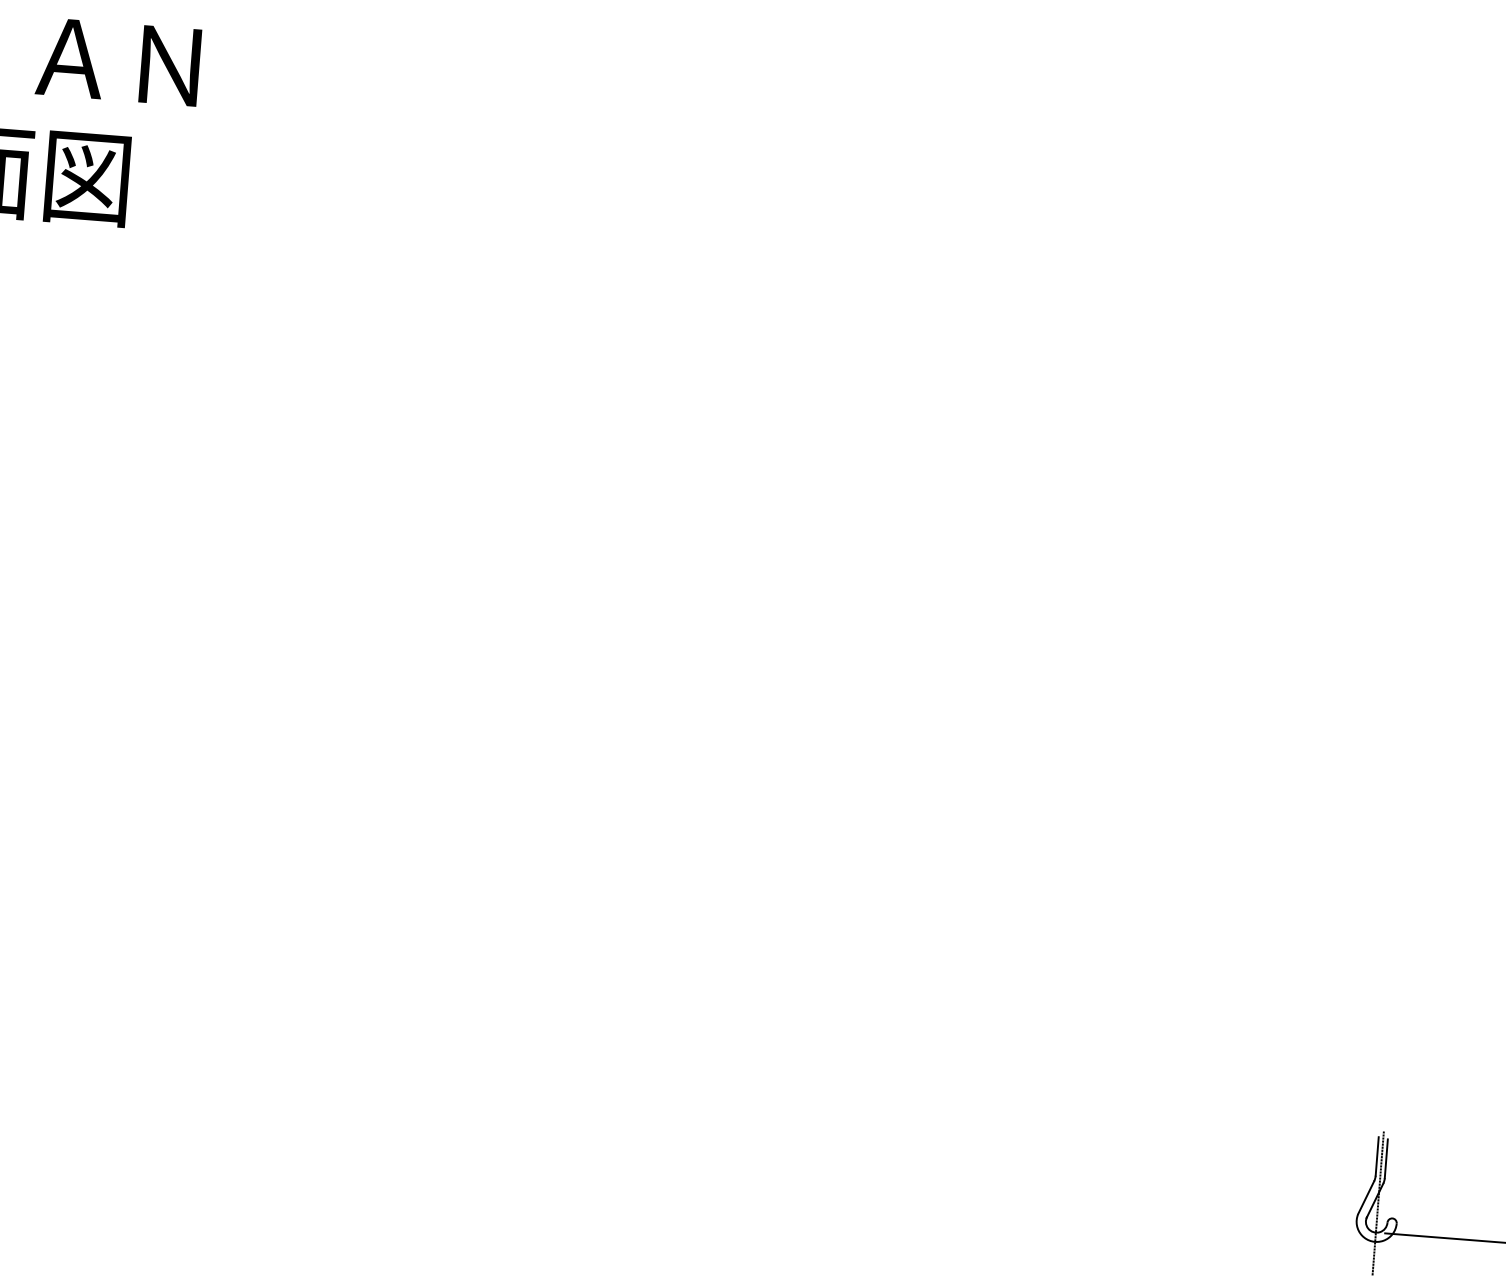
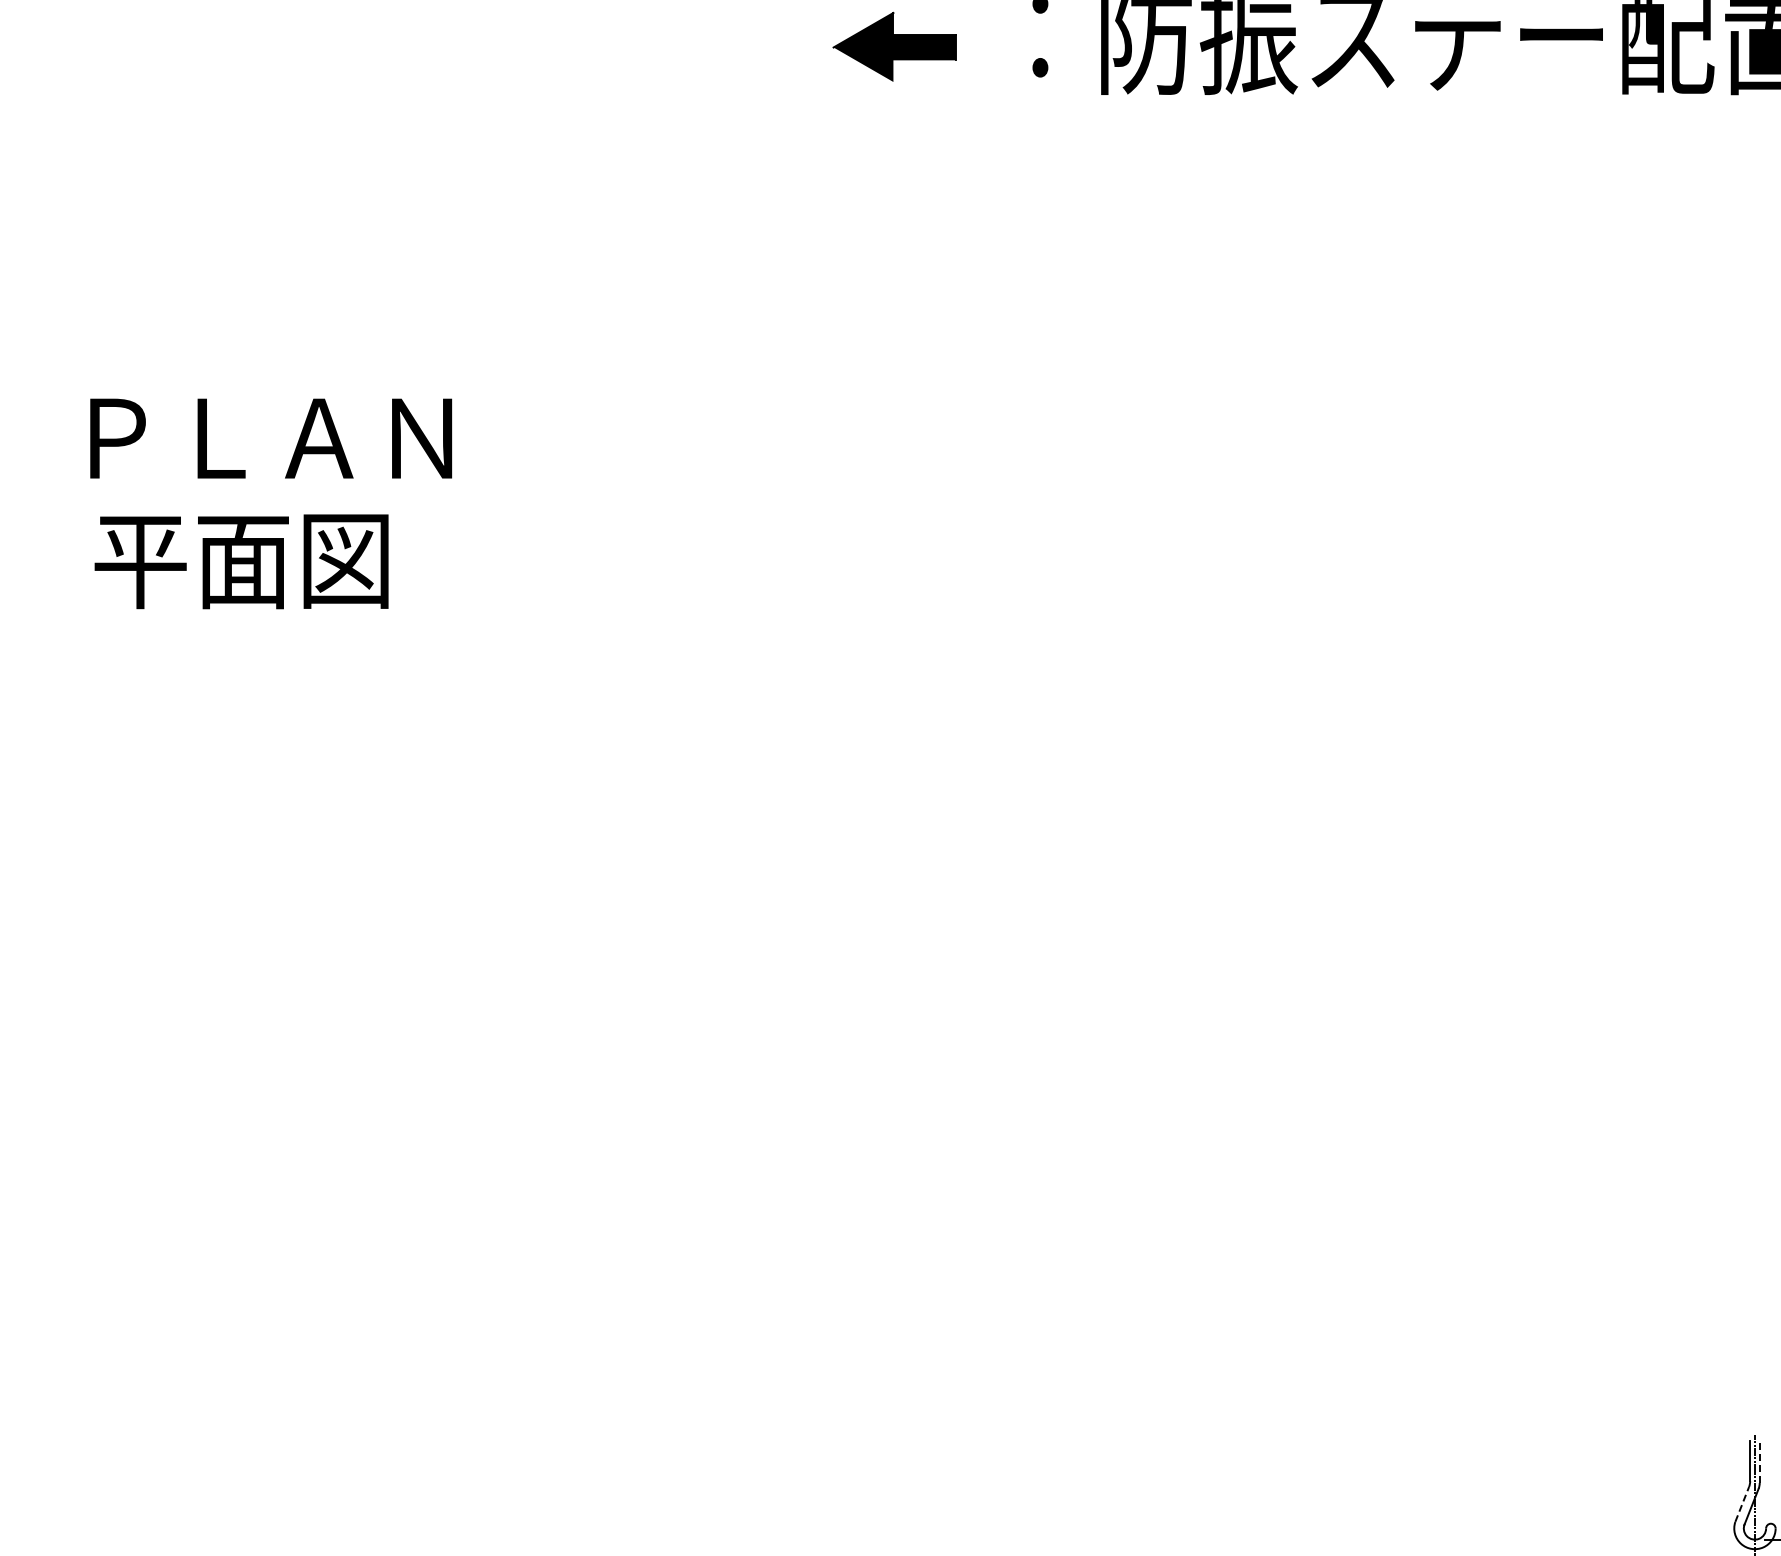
line: (1386, 1159) -> (1759, 1463), solid -> dashed
line: (1366, 1197) -> (1742, 1504), solid -> dashed

